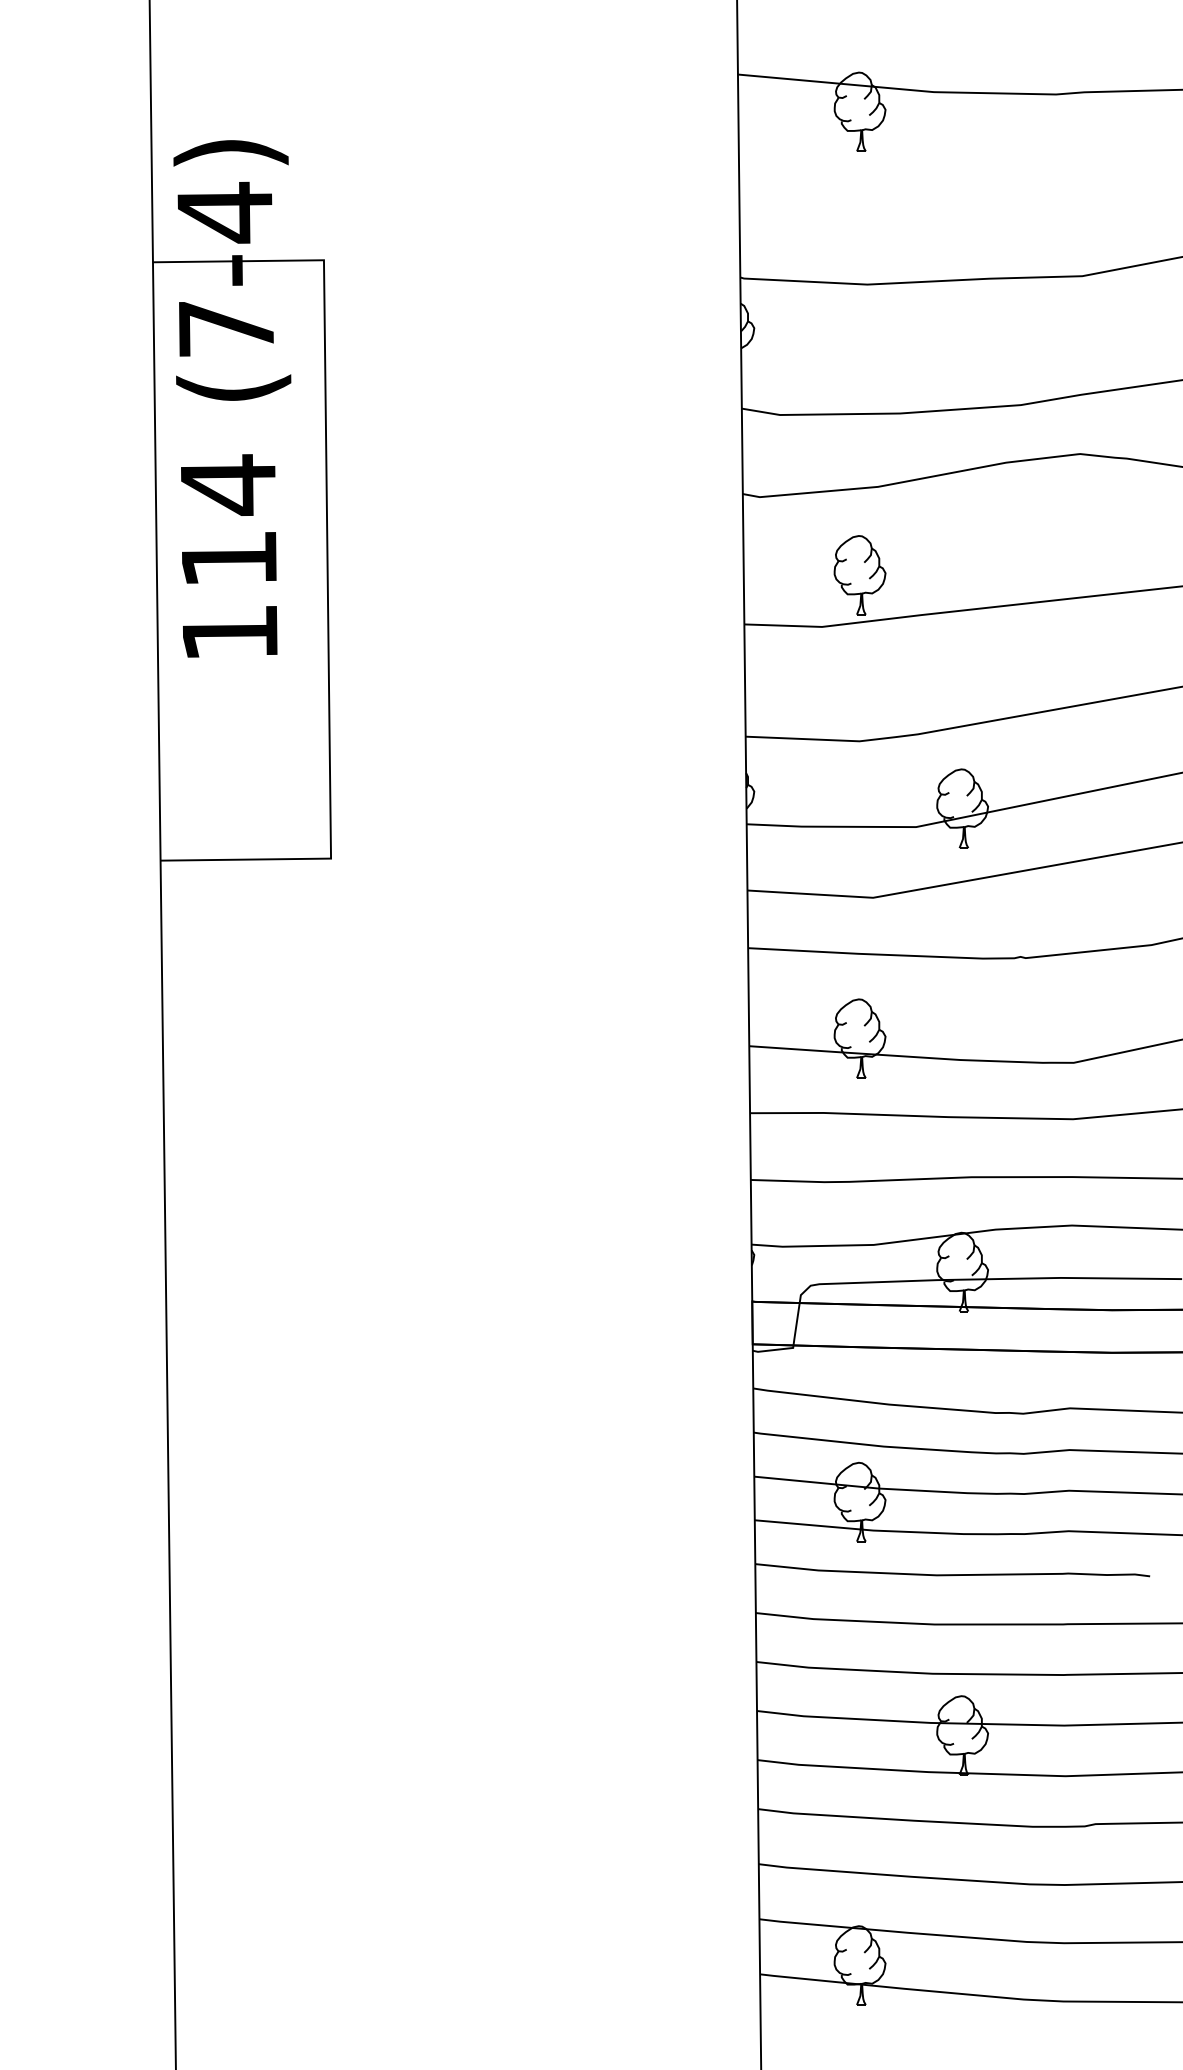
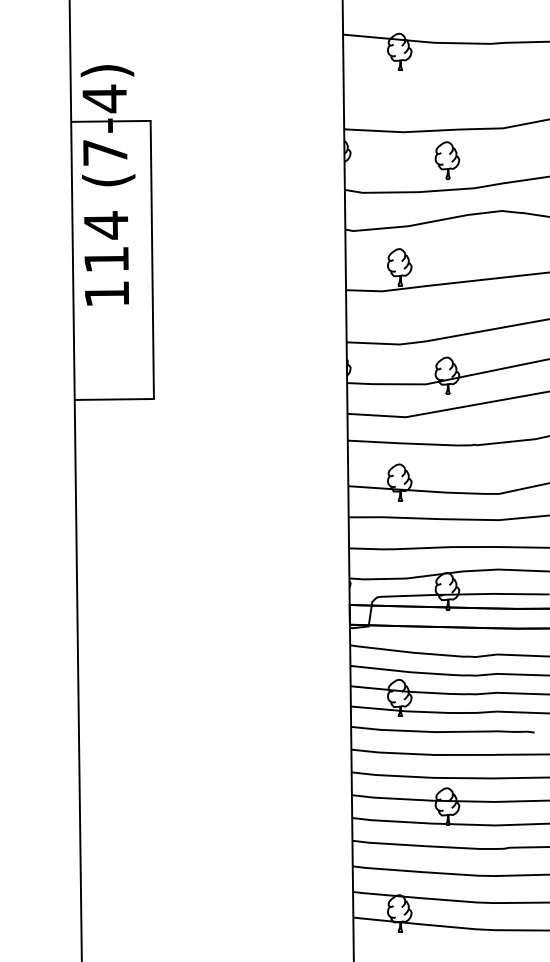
part: (962, 345) -> (447, 160), added

